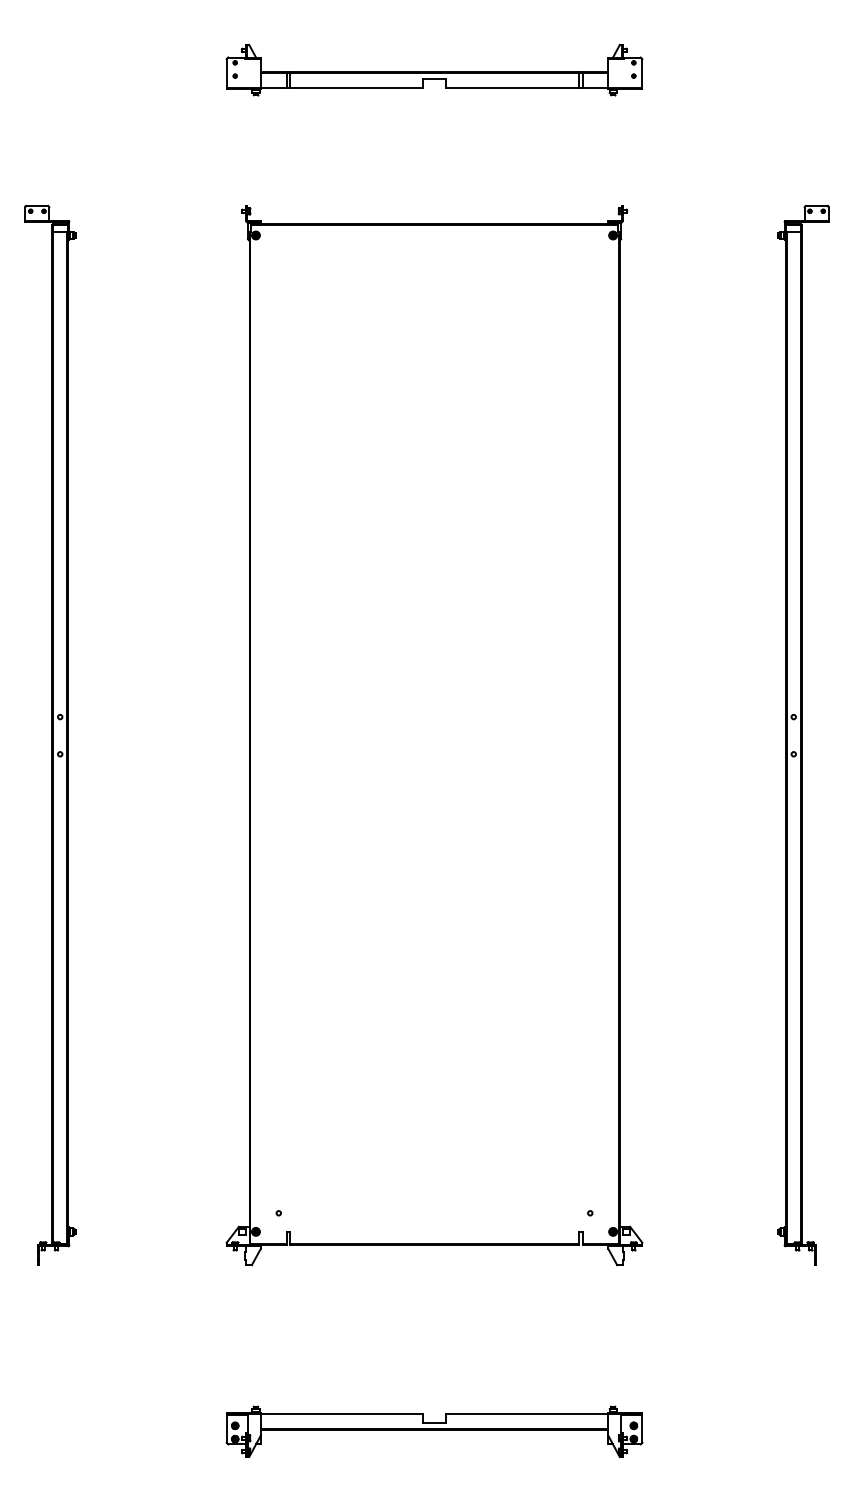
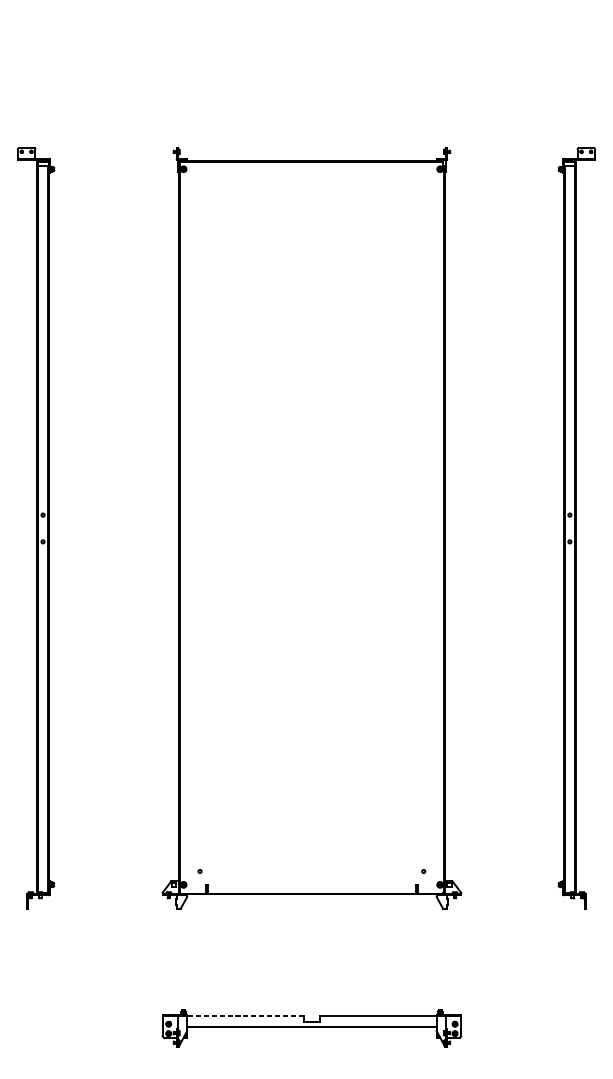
part: (434, 70) -> (311, 50), removed
line: (341, 1414) -> (245, 1016), solid -> dashed

